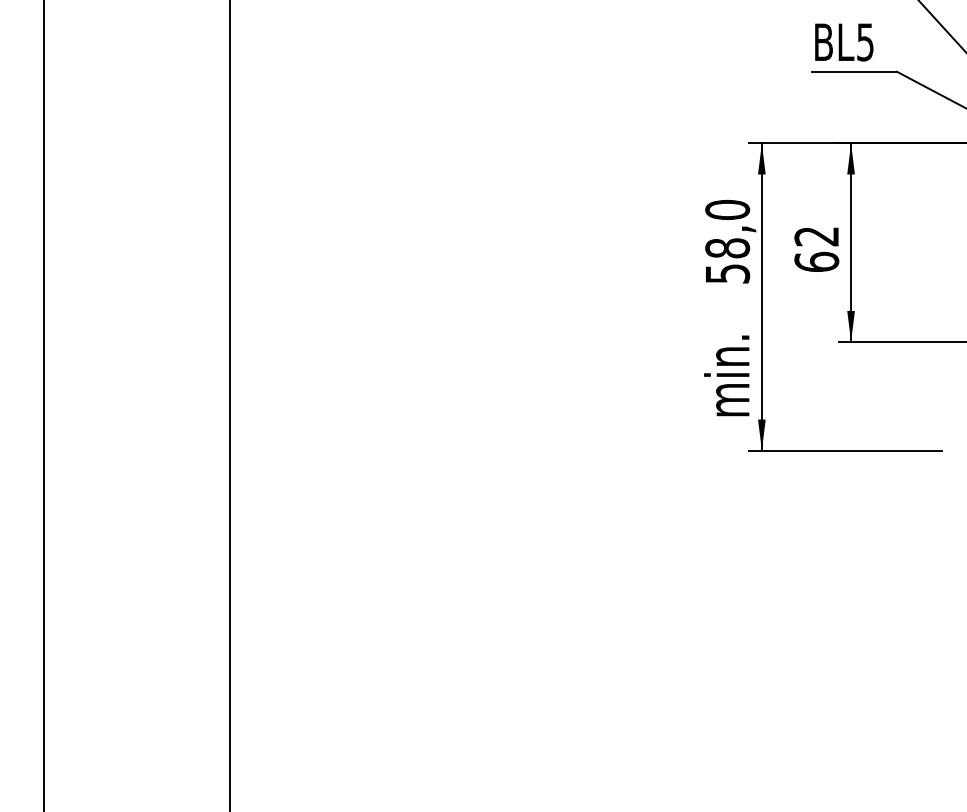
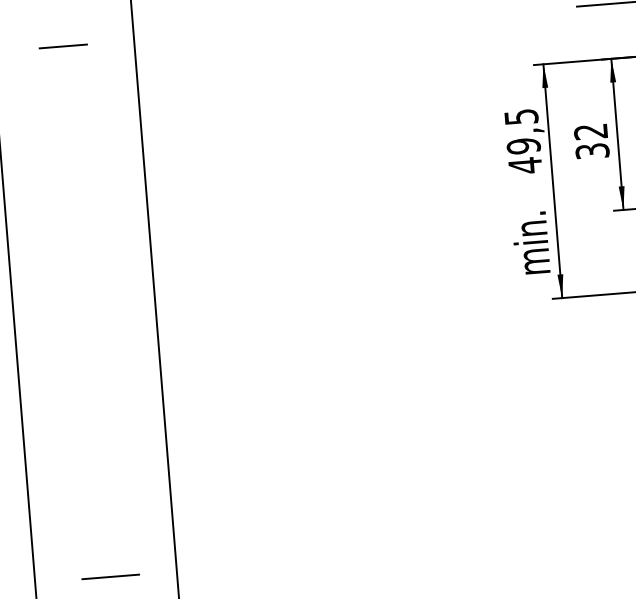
line: (137, 69) -> (63, 46), added
text: (727, 241) -> (523, 141), 58,0 -> 49,5
text: (816, 261) -> (592, 150), 62 -> 32
line: (143, 767) -> (110, 577), added

